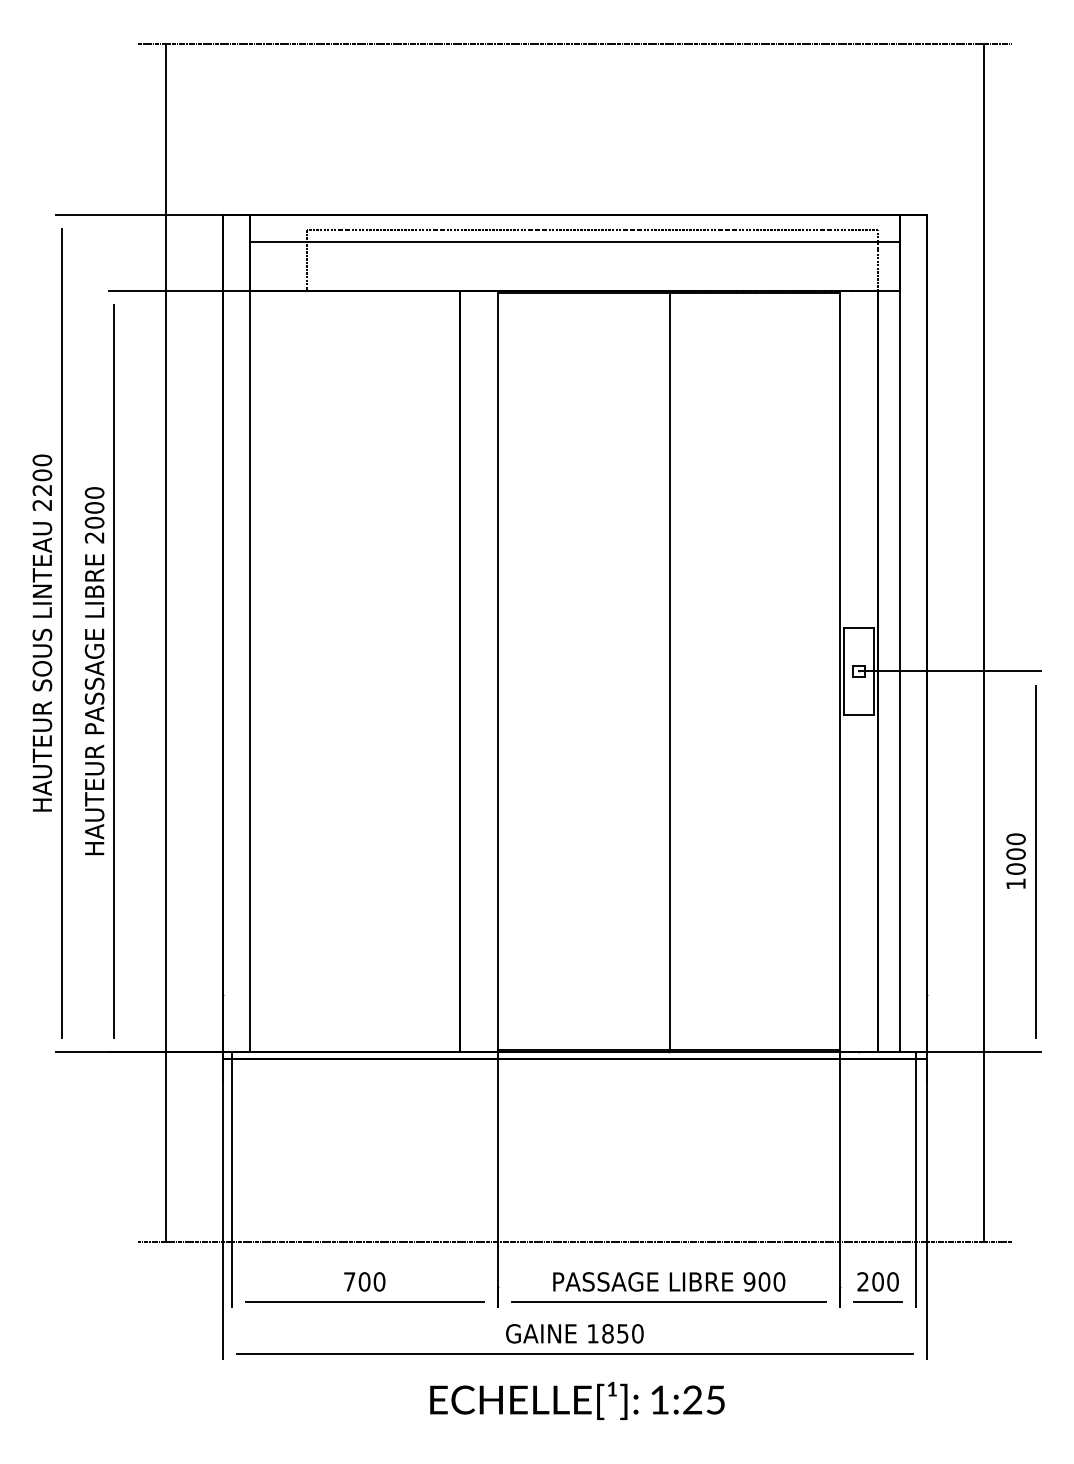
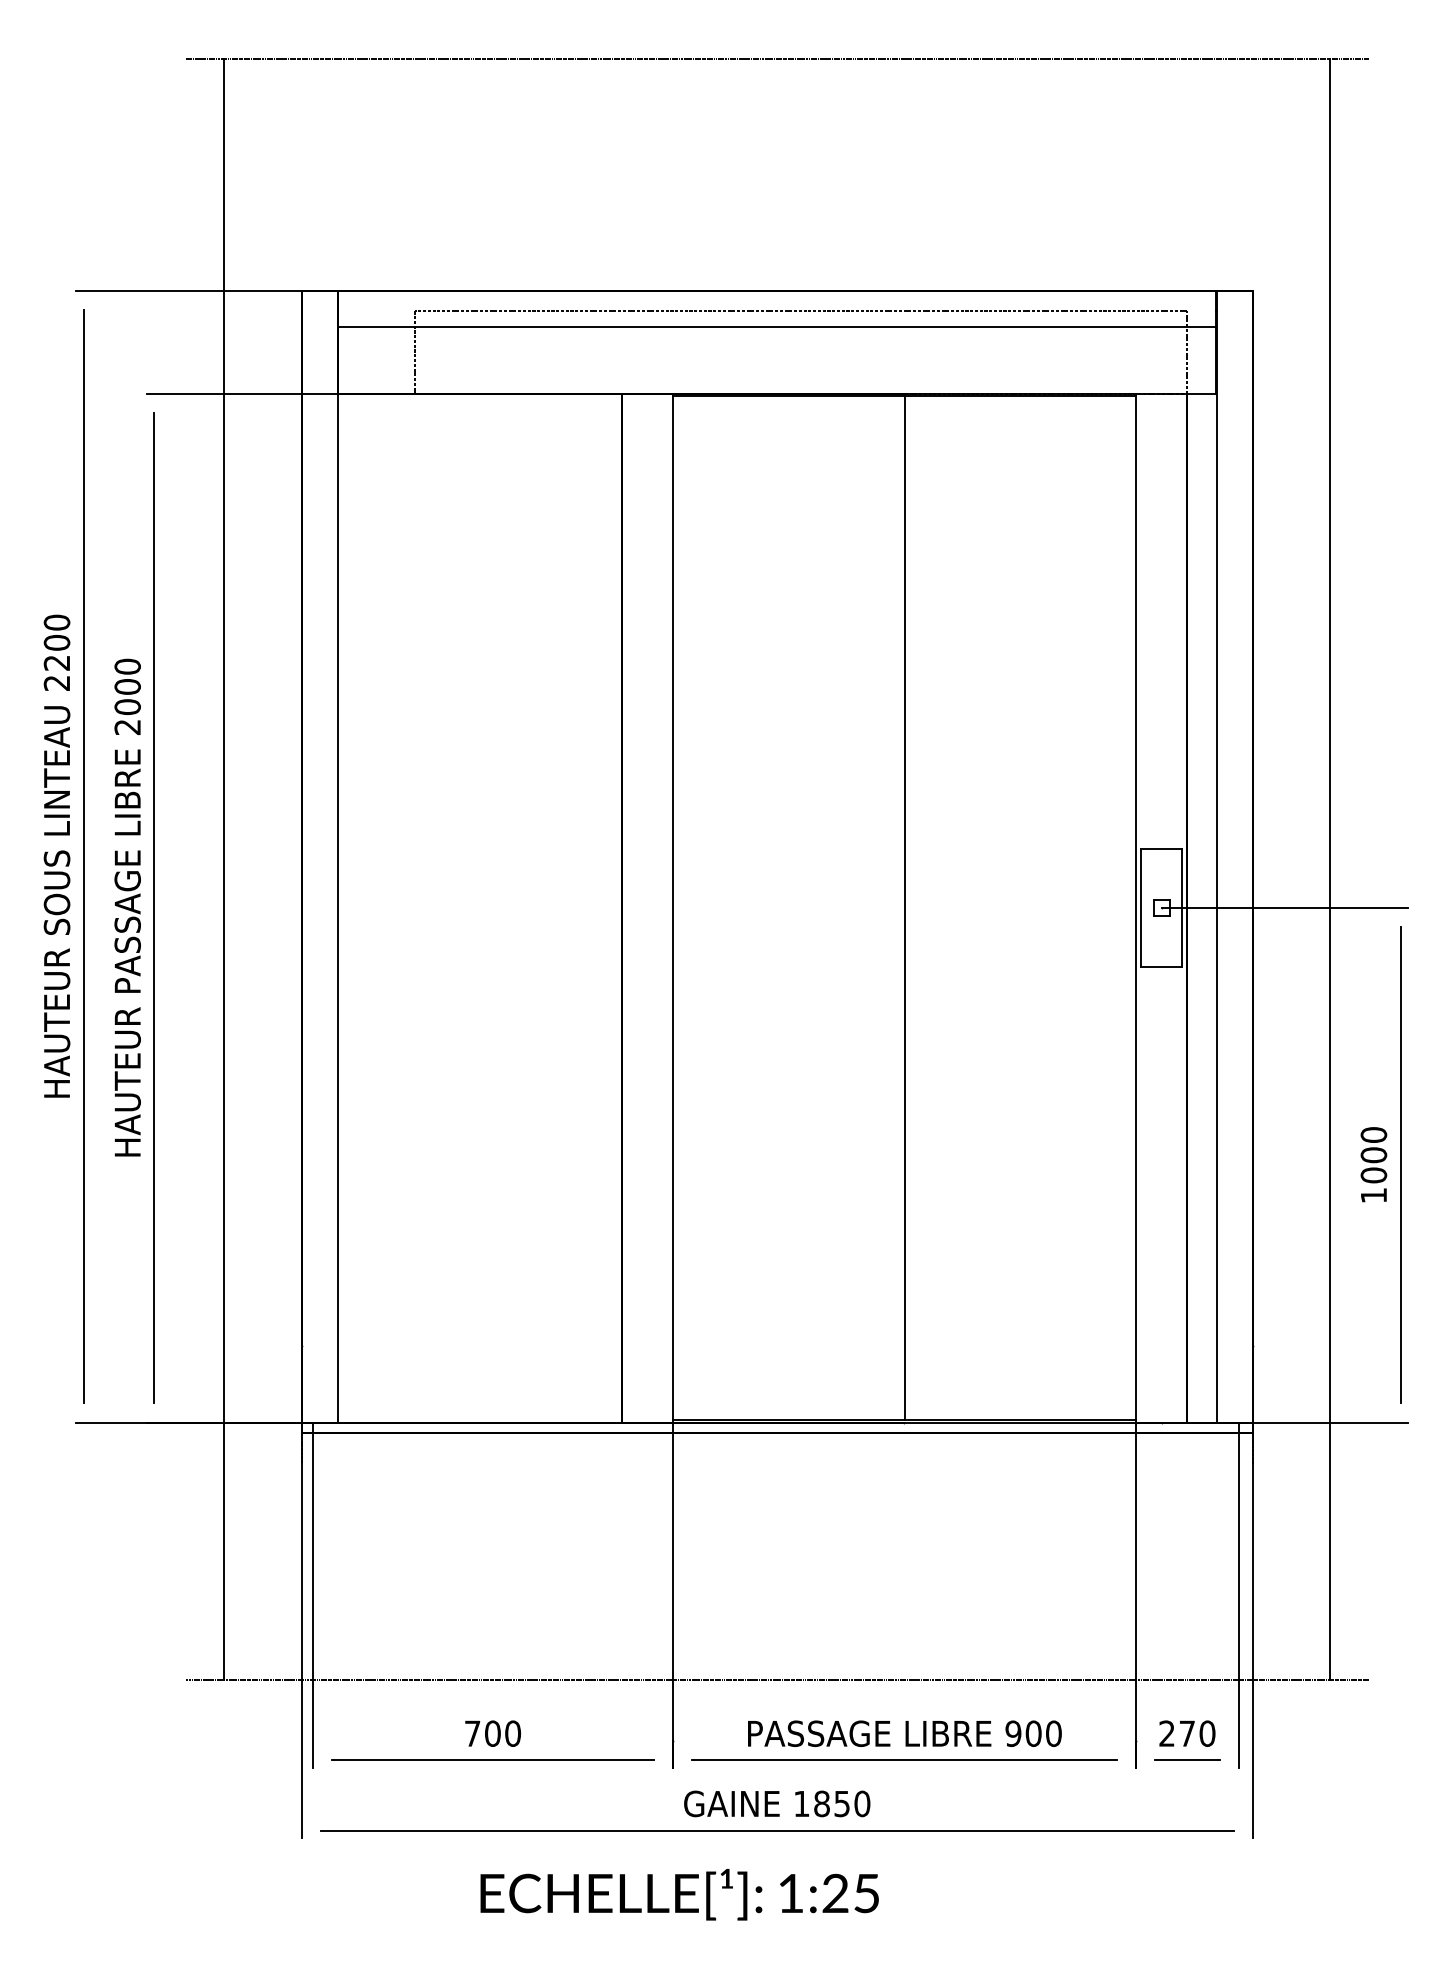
text: (878, 1281) -> (1187, 1733), 200 -> 270
text: (577, 1400) -> (679, 1894), moved

